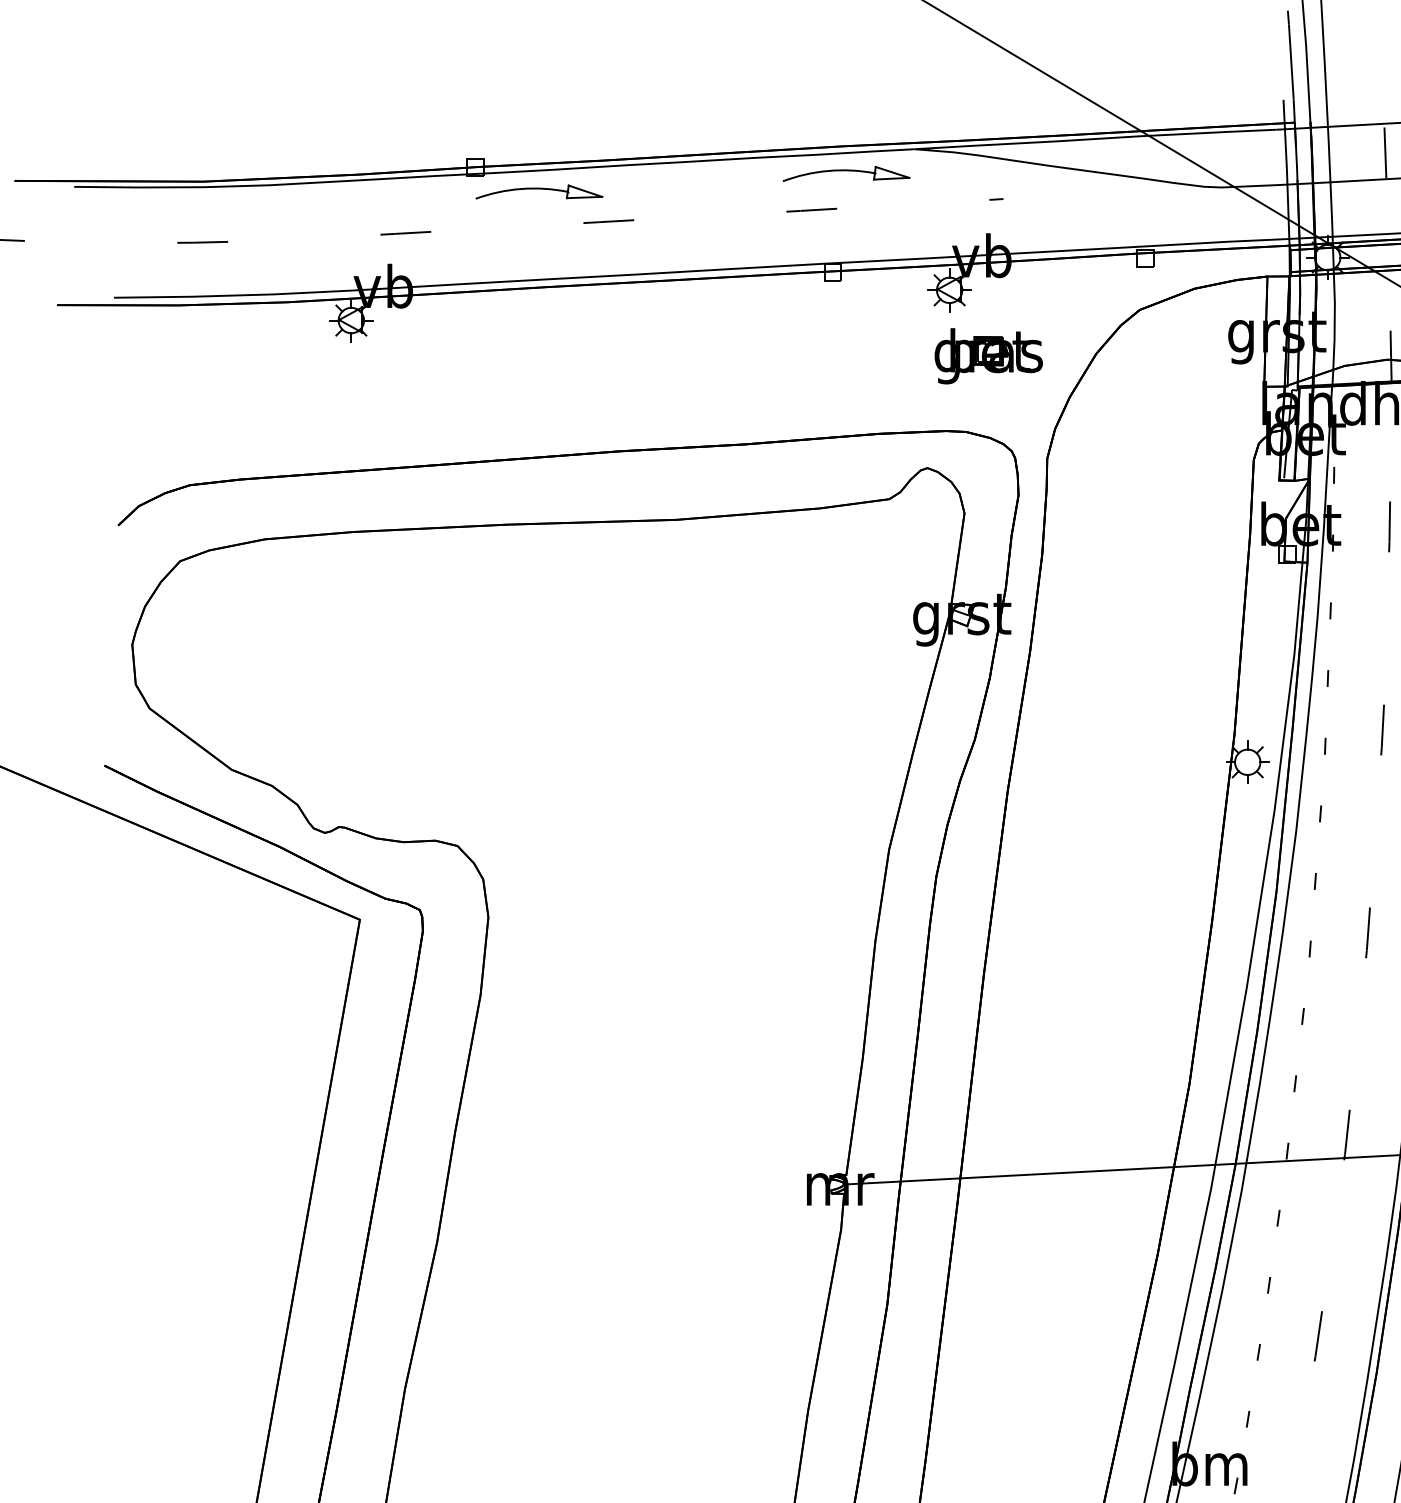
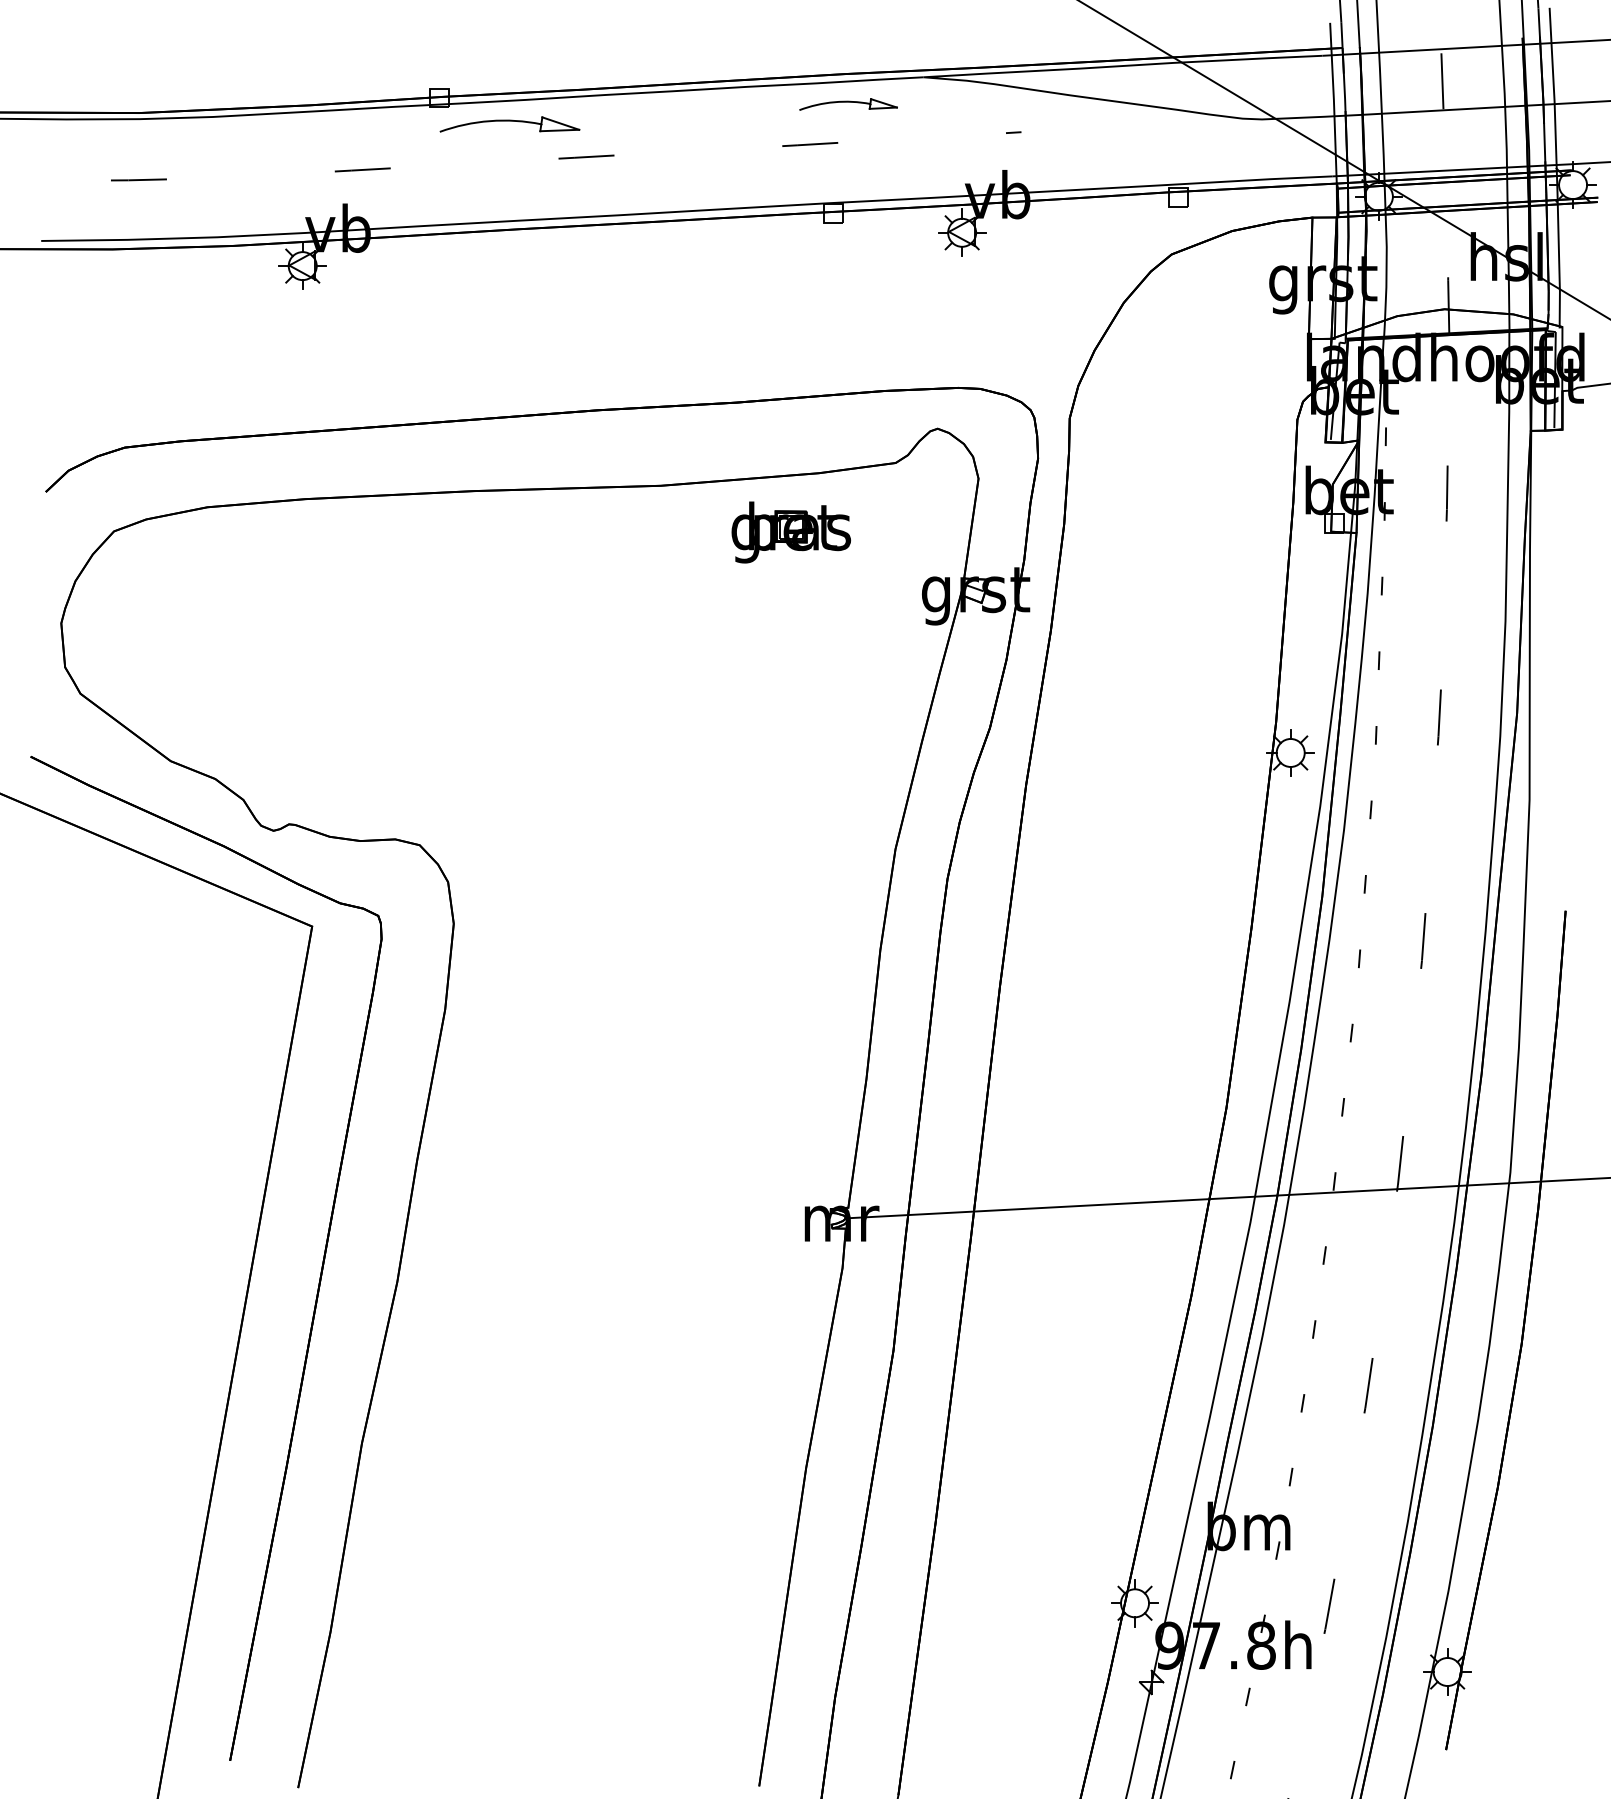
part: (846, 173) -> (848, 104), size x0.7
part: (988, 356) -> (791, 532), moved

